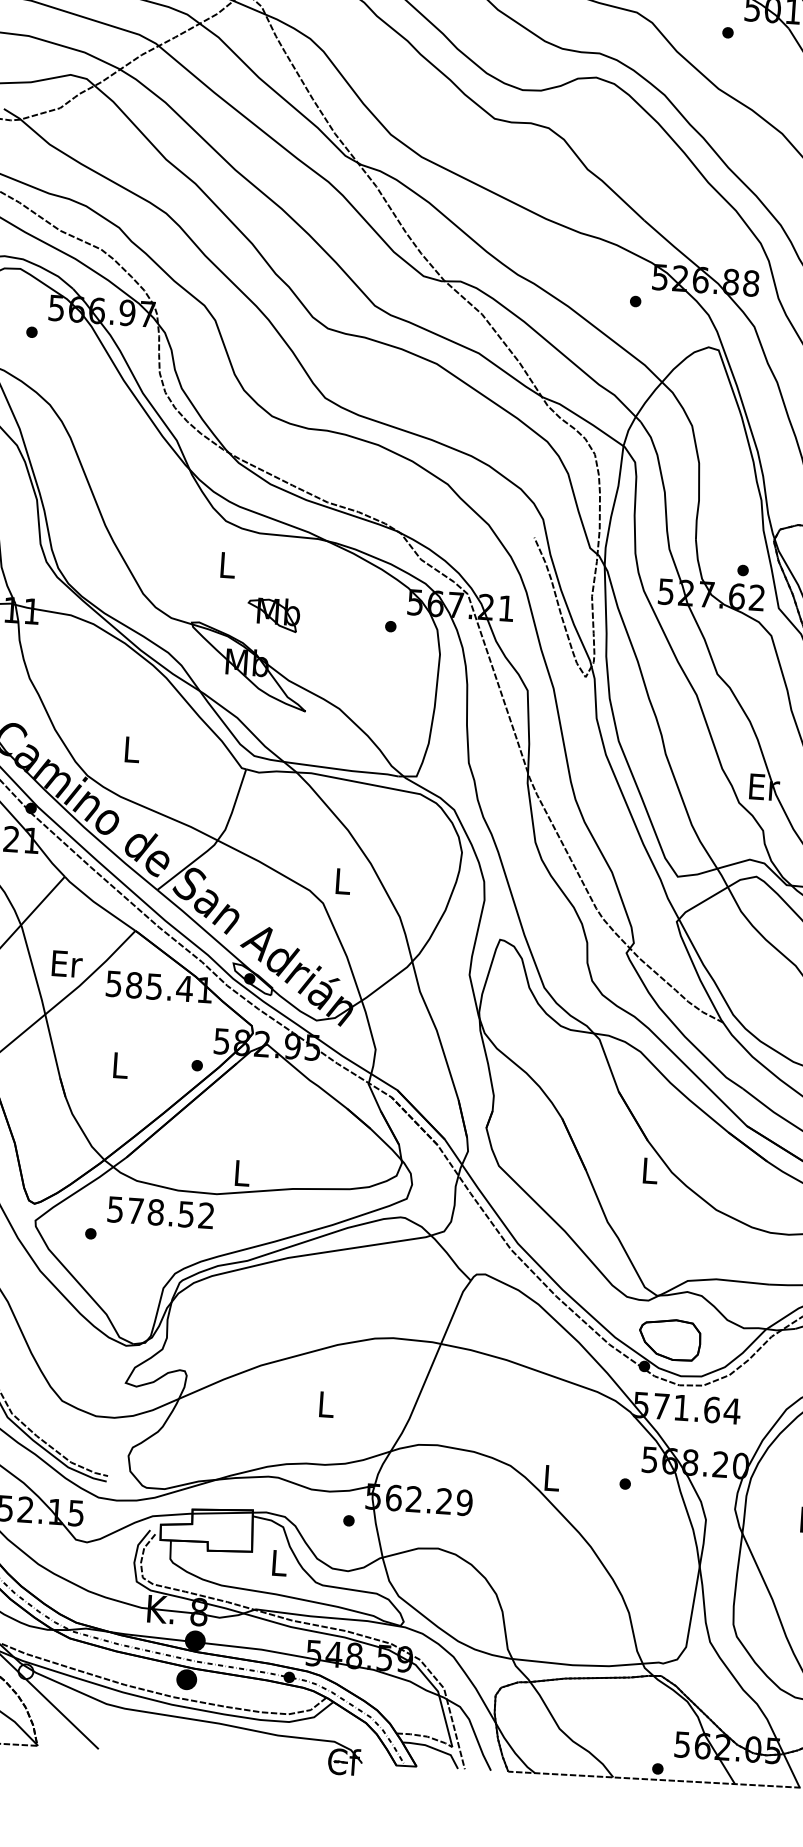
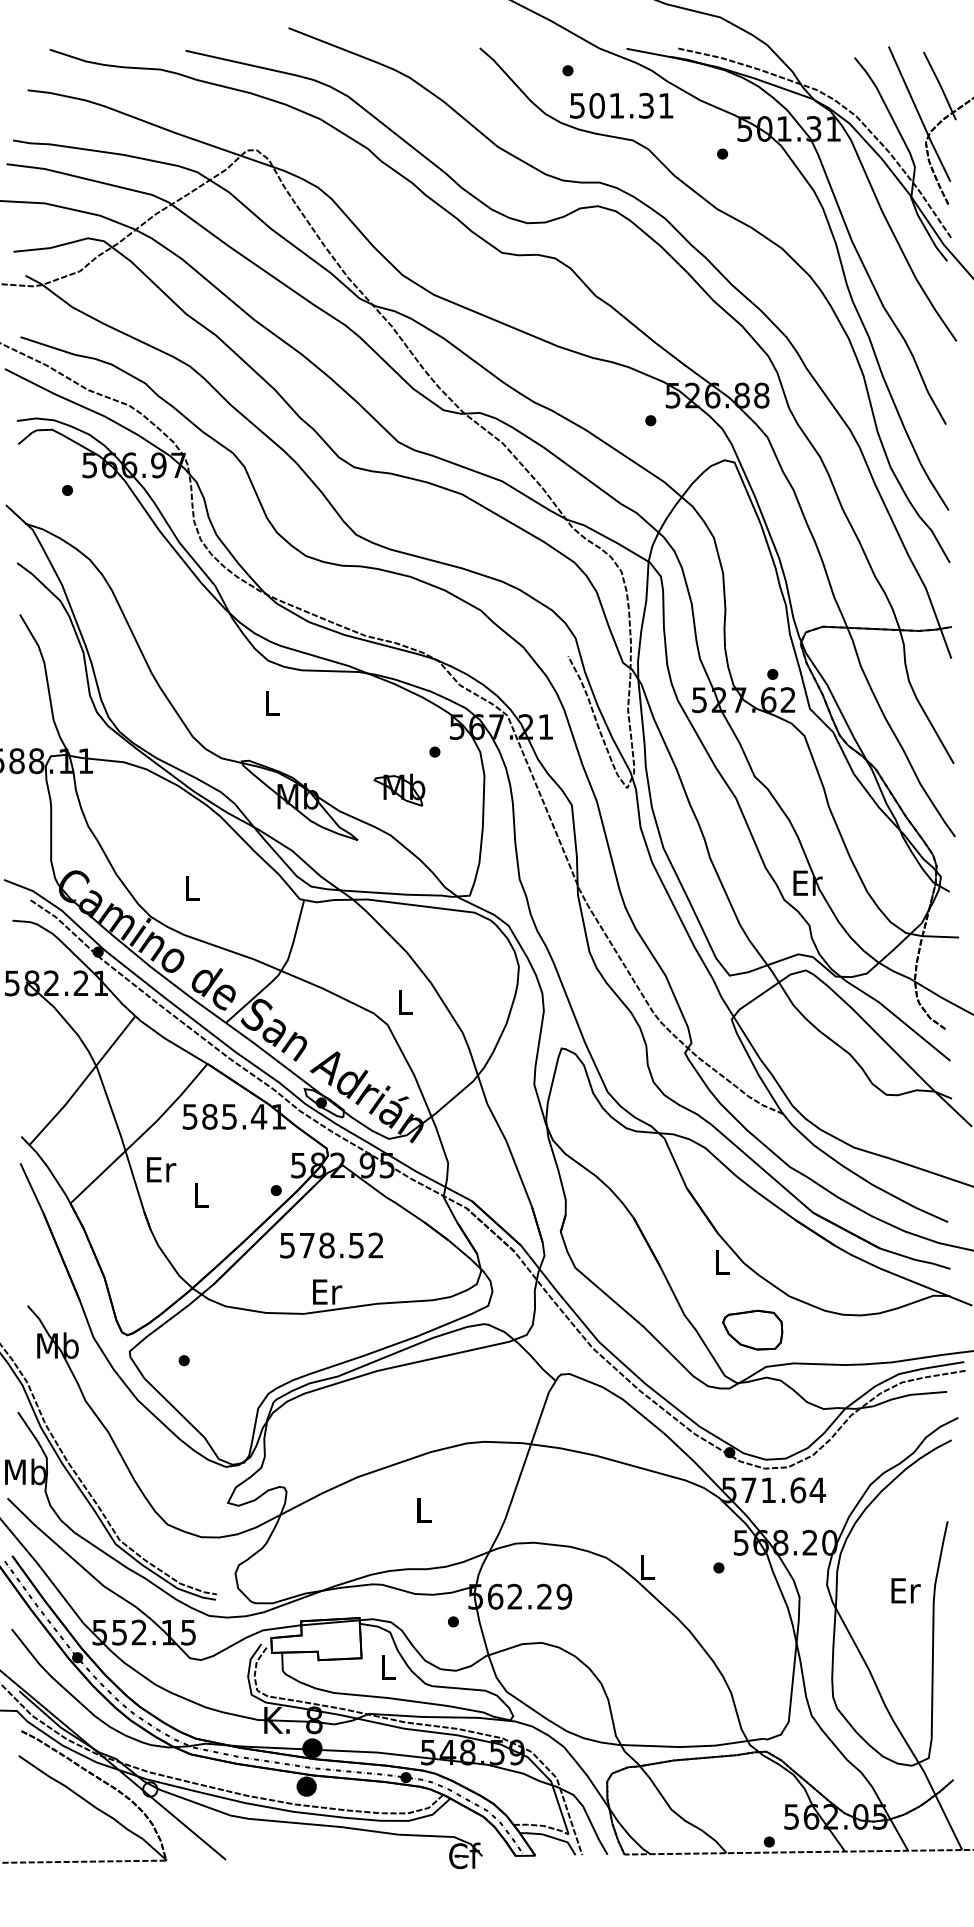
part: (273, 613) -> (399, 789), moved
text: (67, 963) -> (161, 1169), moved
text: (242, 1172) -> (327, 1291), L -> Er
text: (160, 1212) -> (331, 1245), moved
part: (669, 1339) -> (752, 1329), moved

